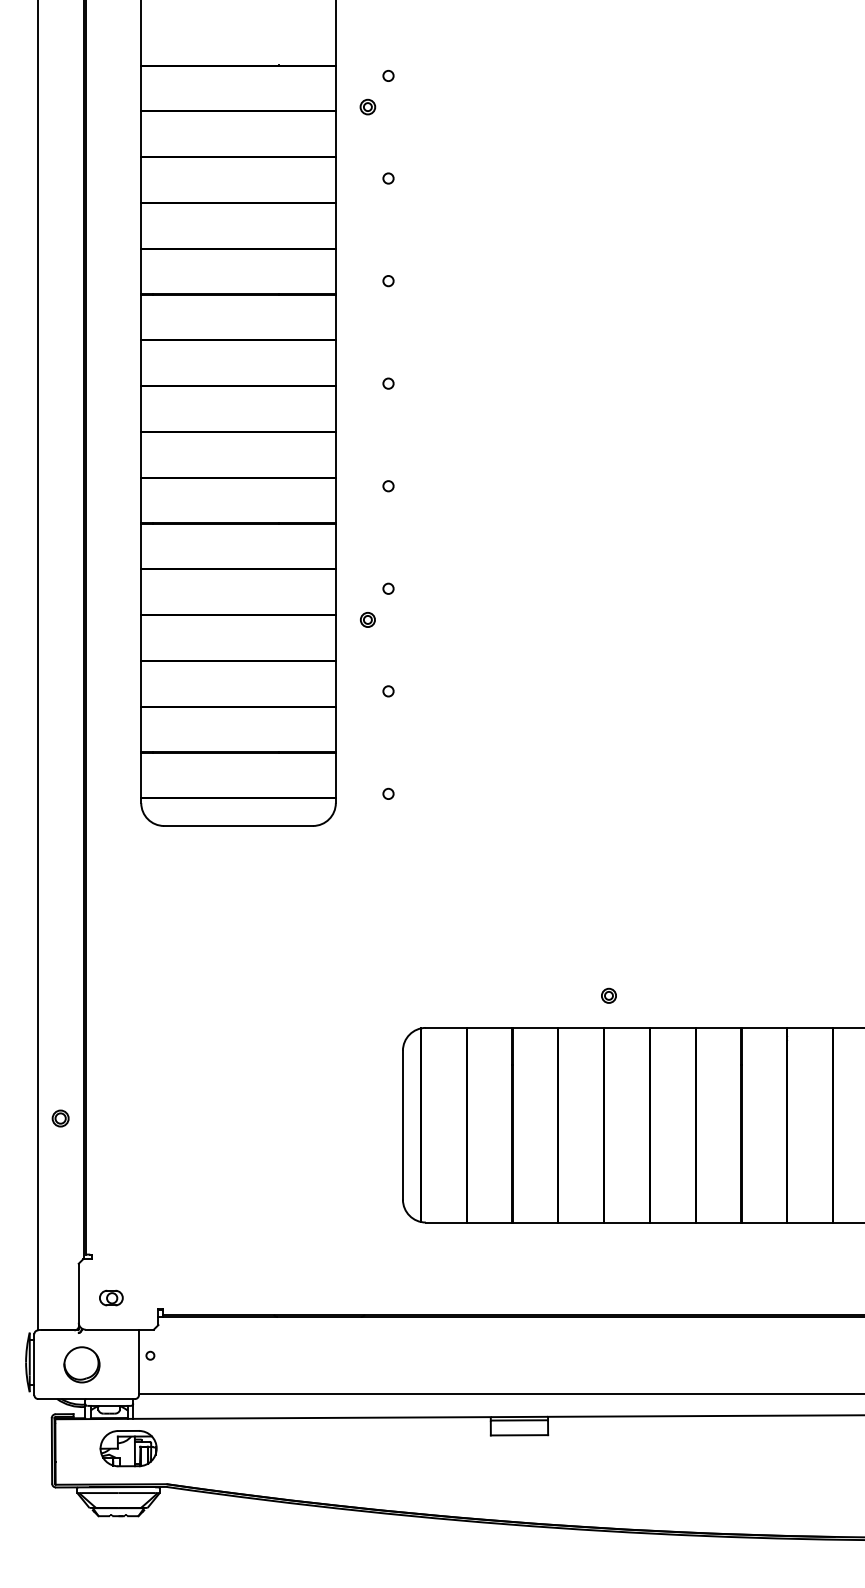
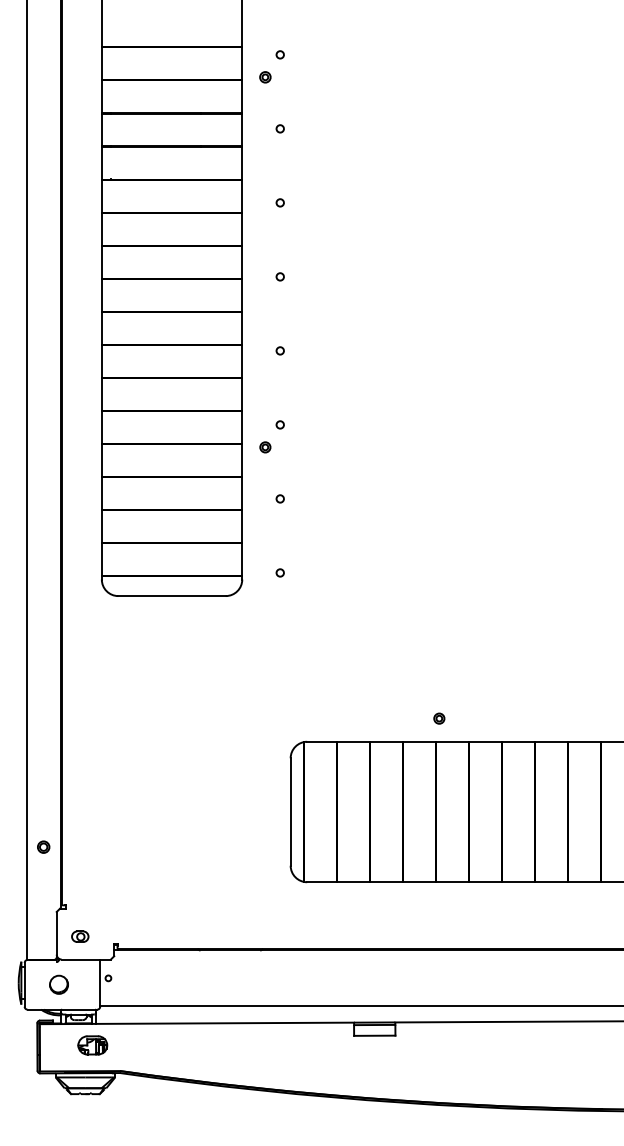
part: (60, 1117) -> (43, 846), moved
circle: (81, 1364) -> (58, 984), size x0.71
part: (128, 1448) -> (92, 1045), size x0.71

